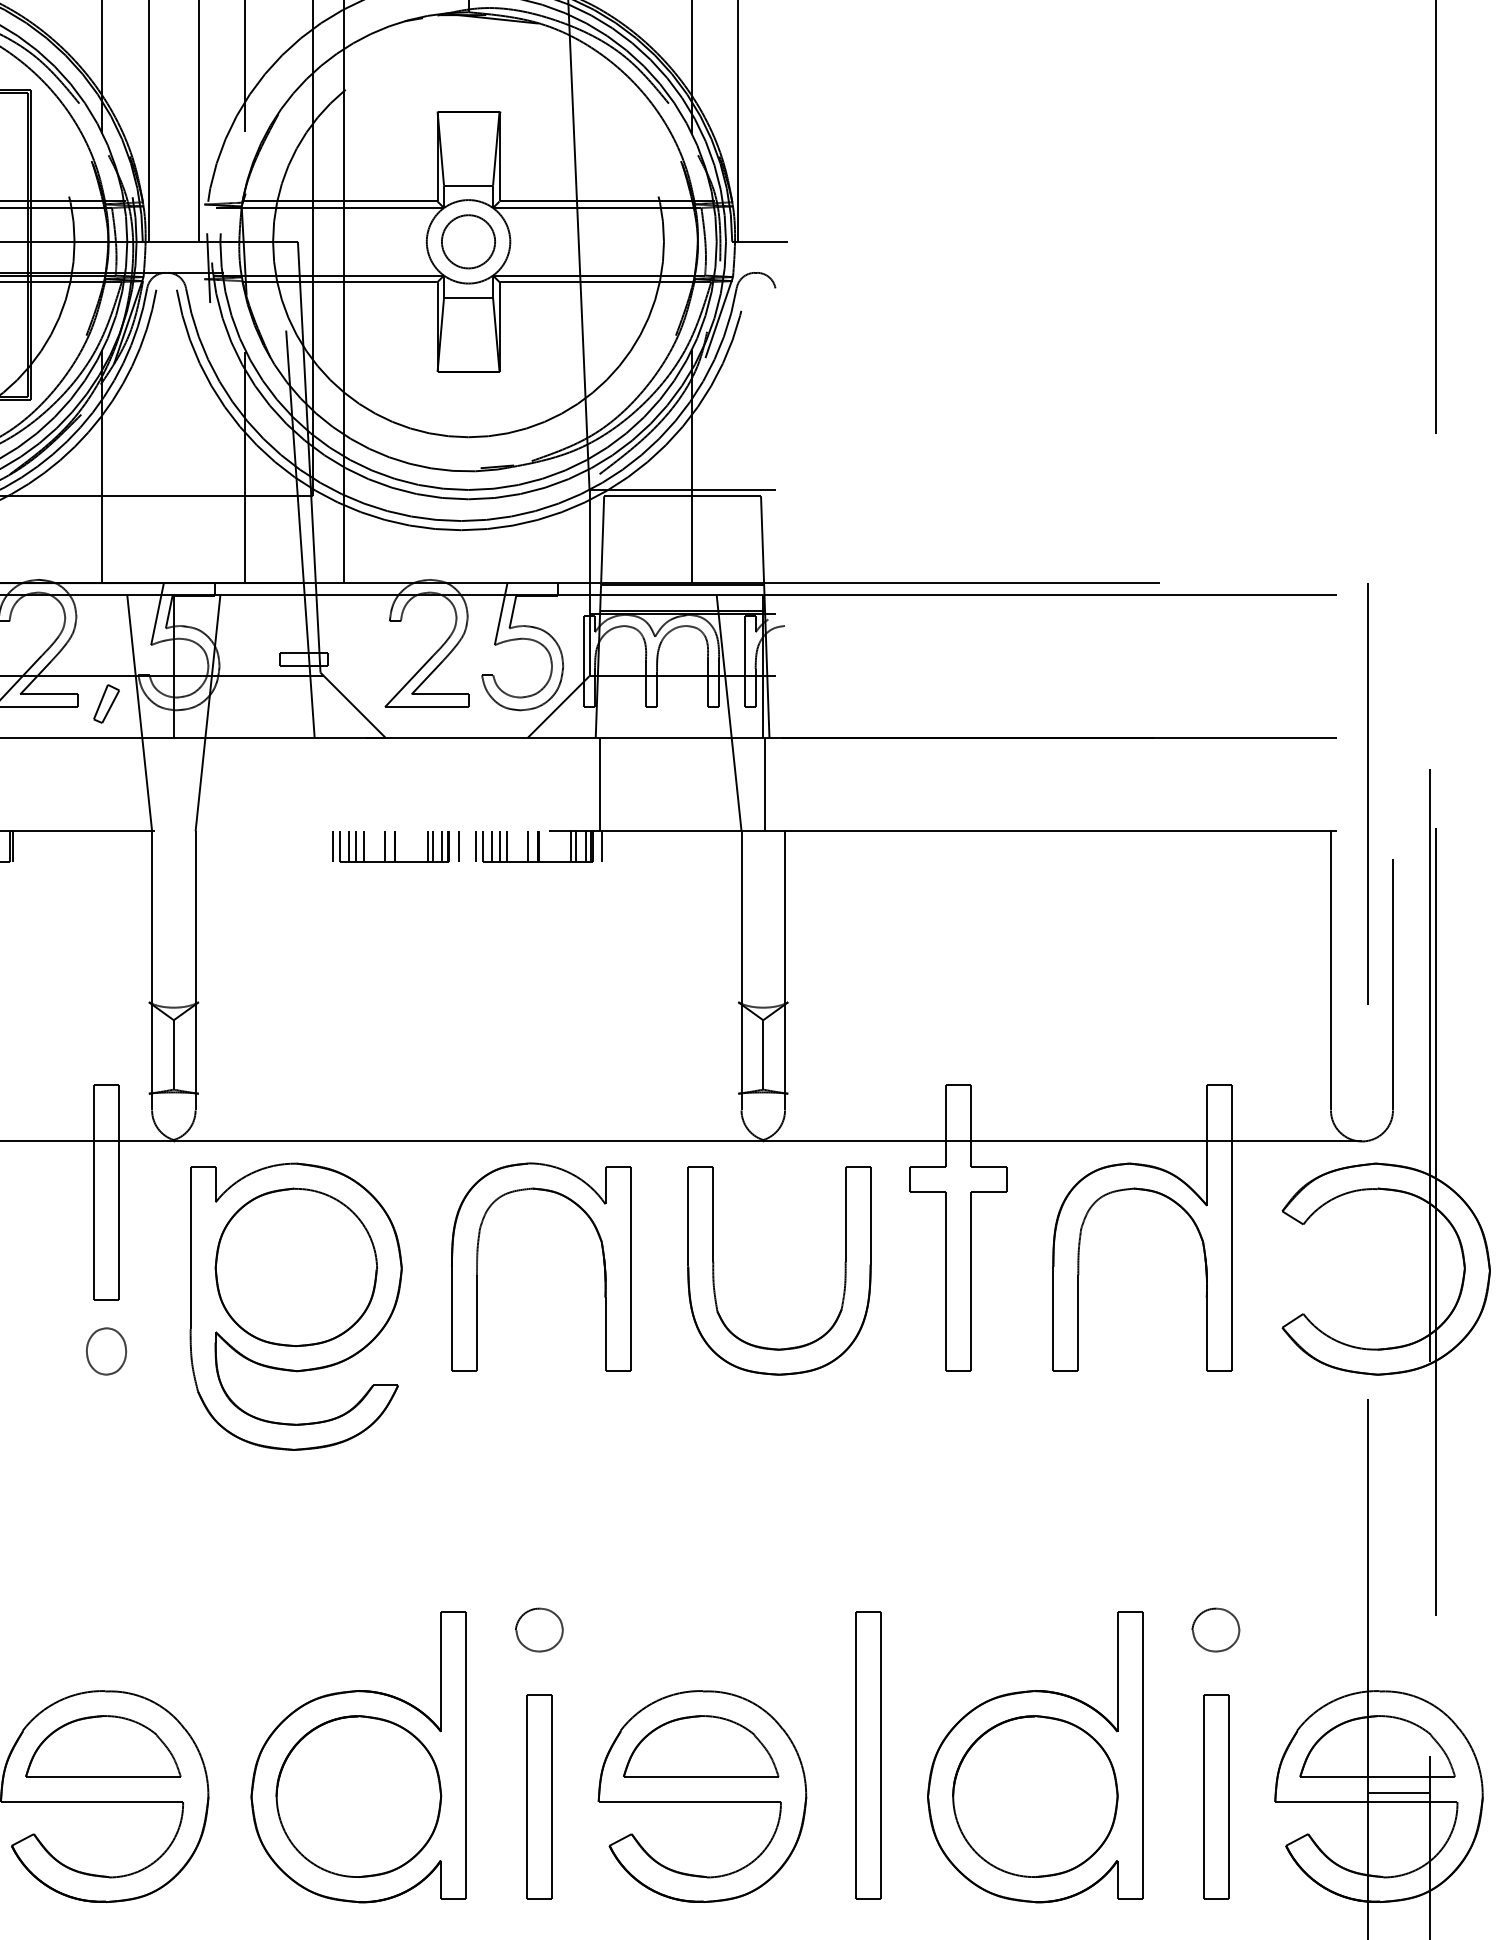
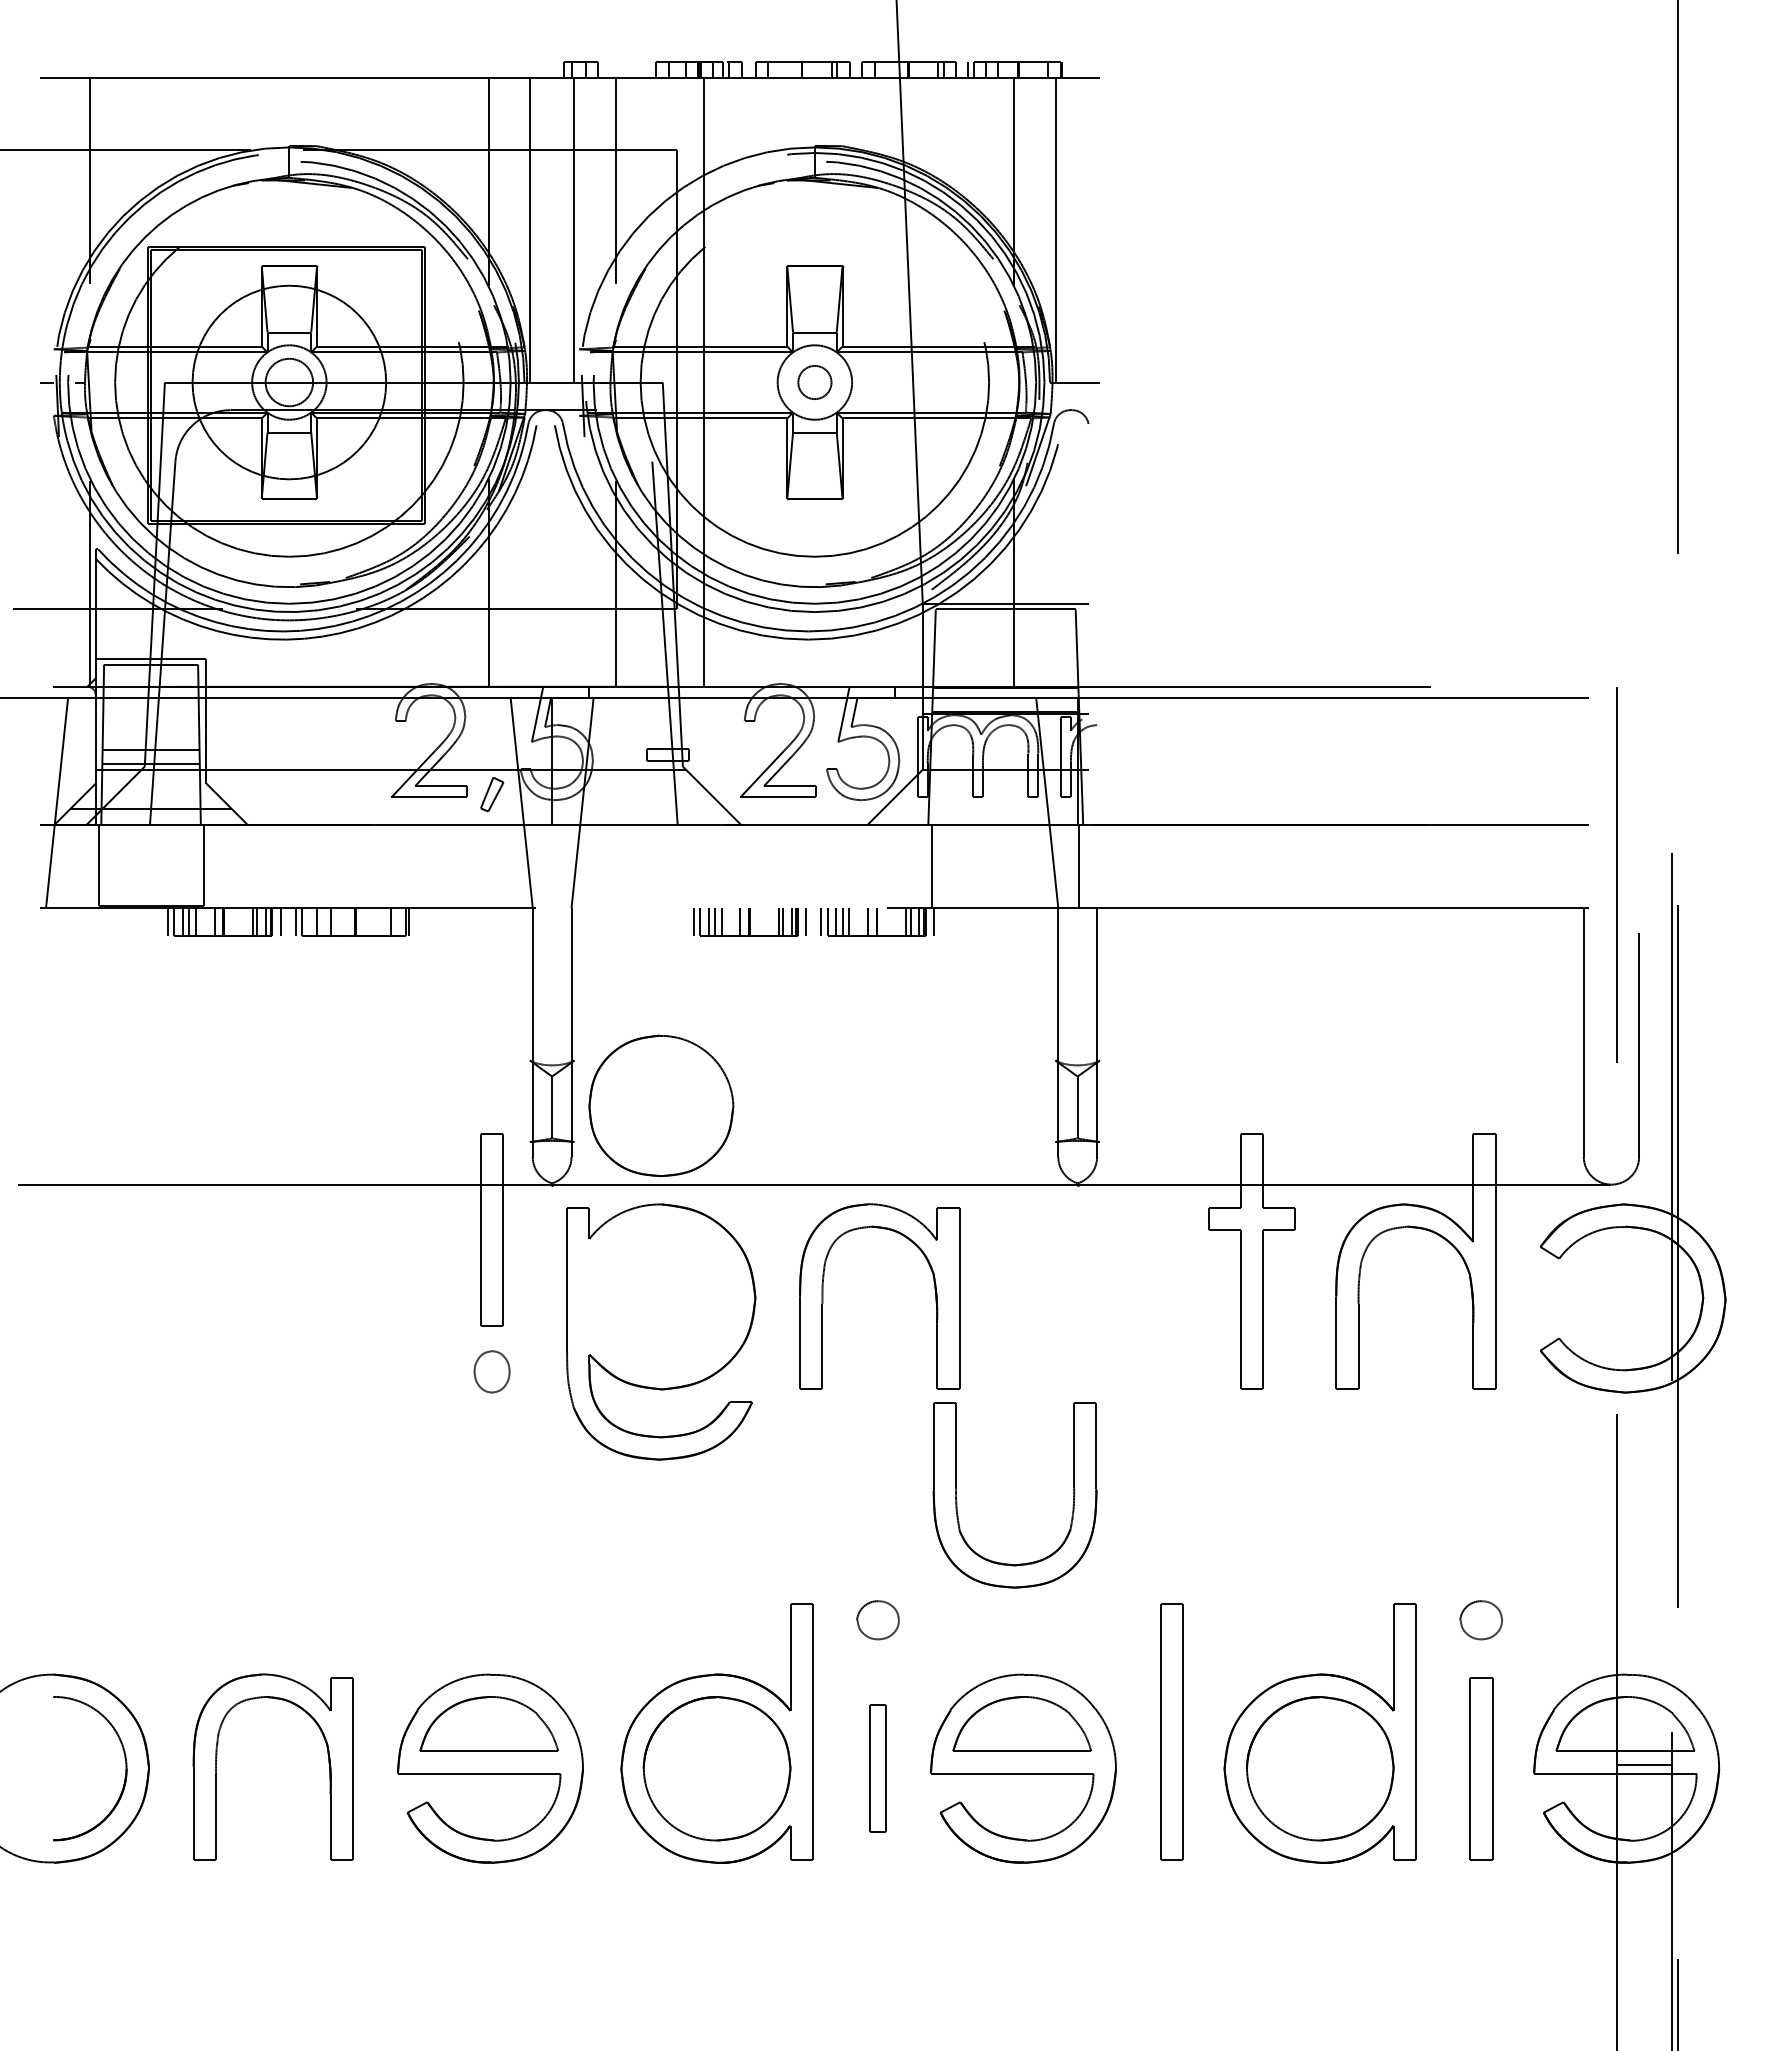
circle: (468, 241) -> (814, 382), size x0.7
part: (296, 1266) -> (661, 1105), moved
part: (714, 1277) -> (957, 1500), moved
part: (538, 1796) -> (877, 1768), size x0.7

